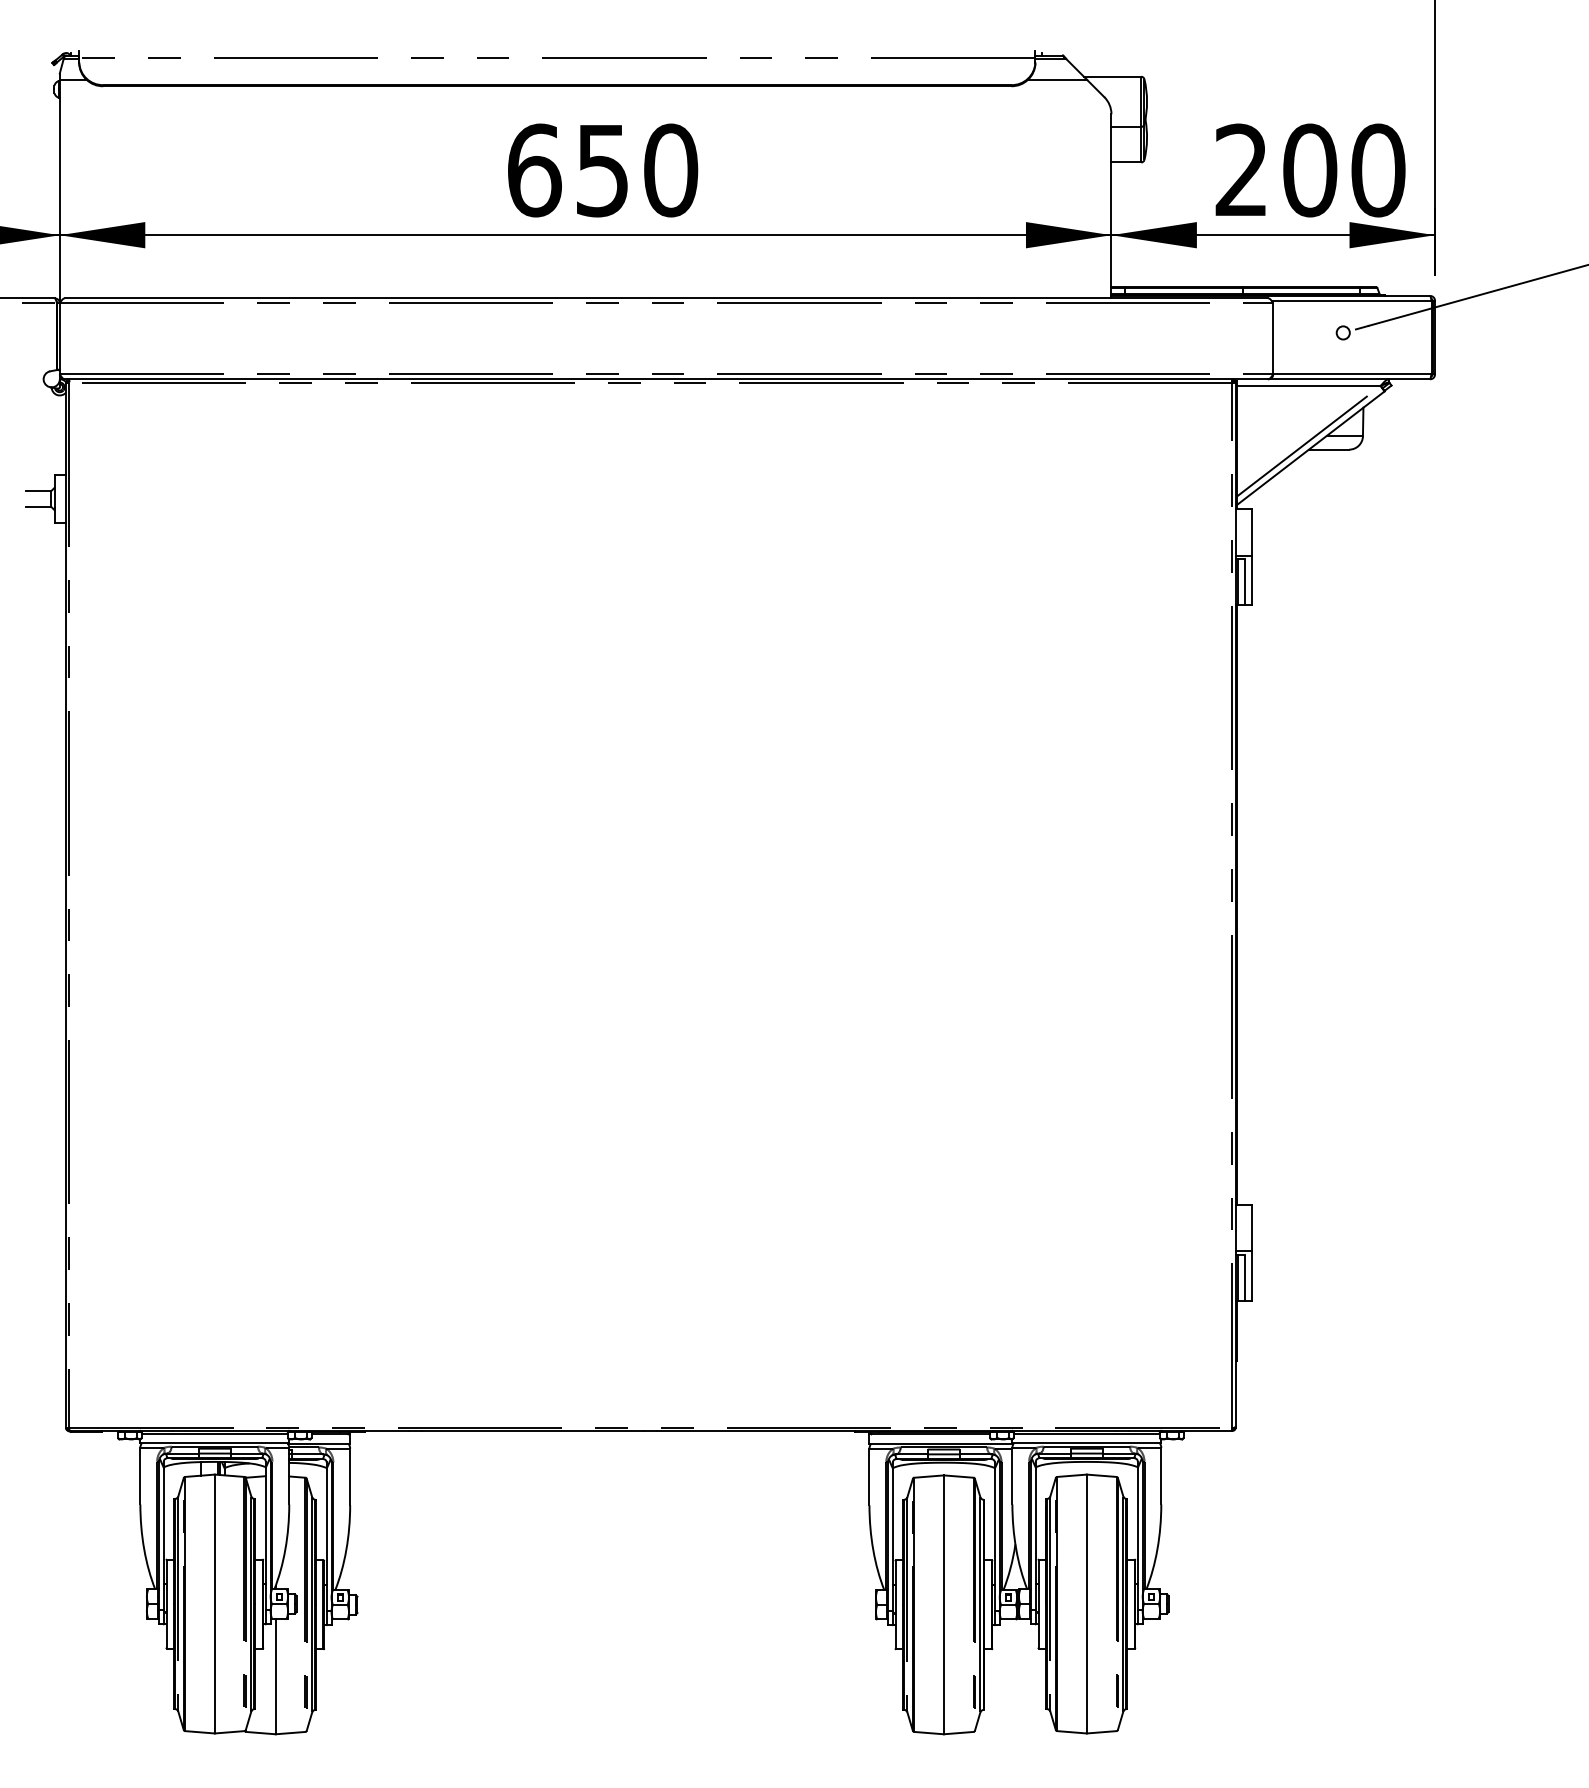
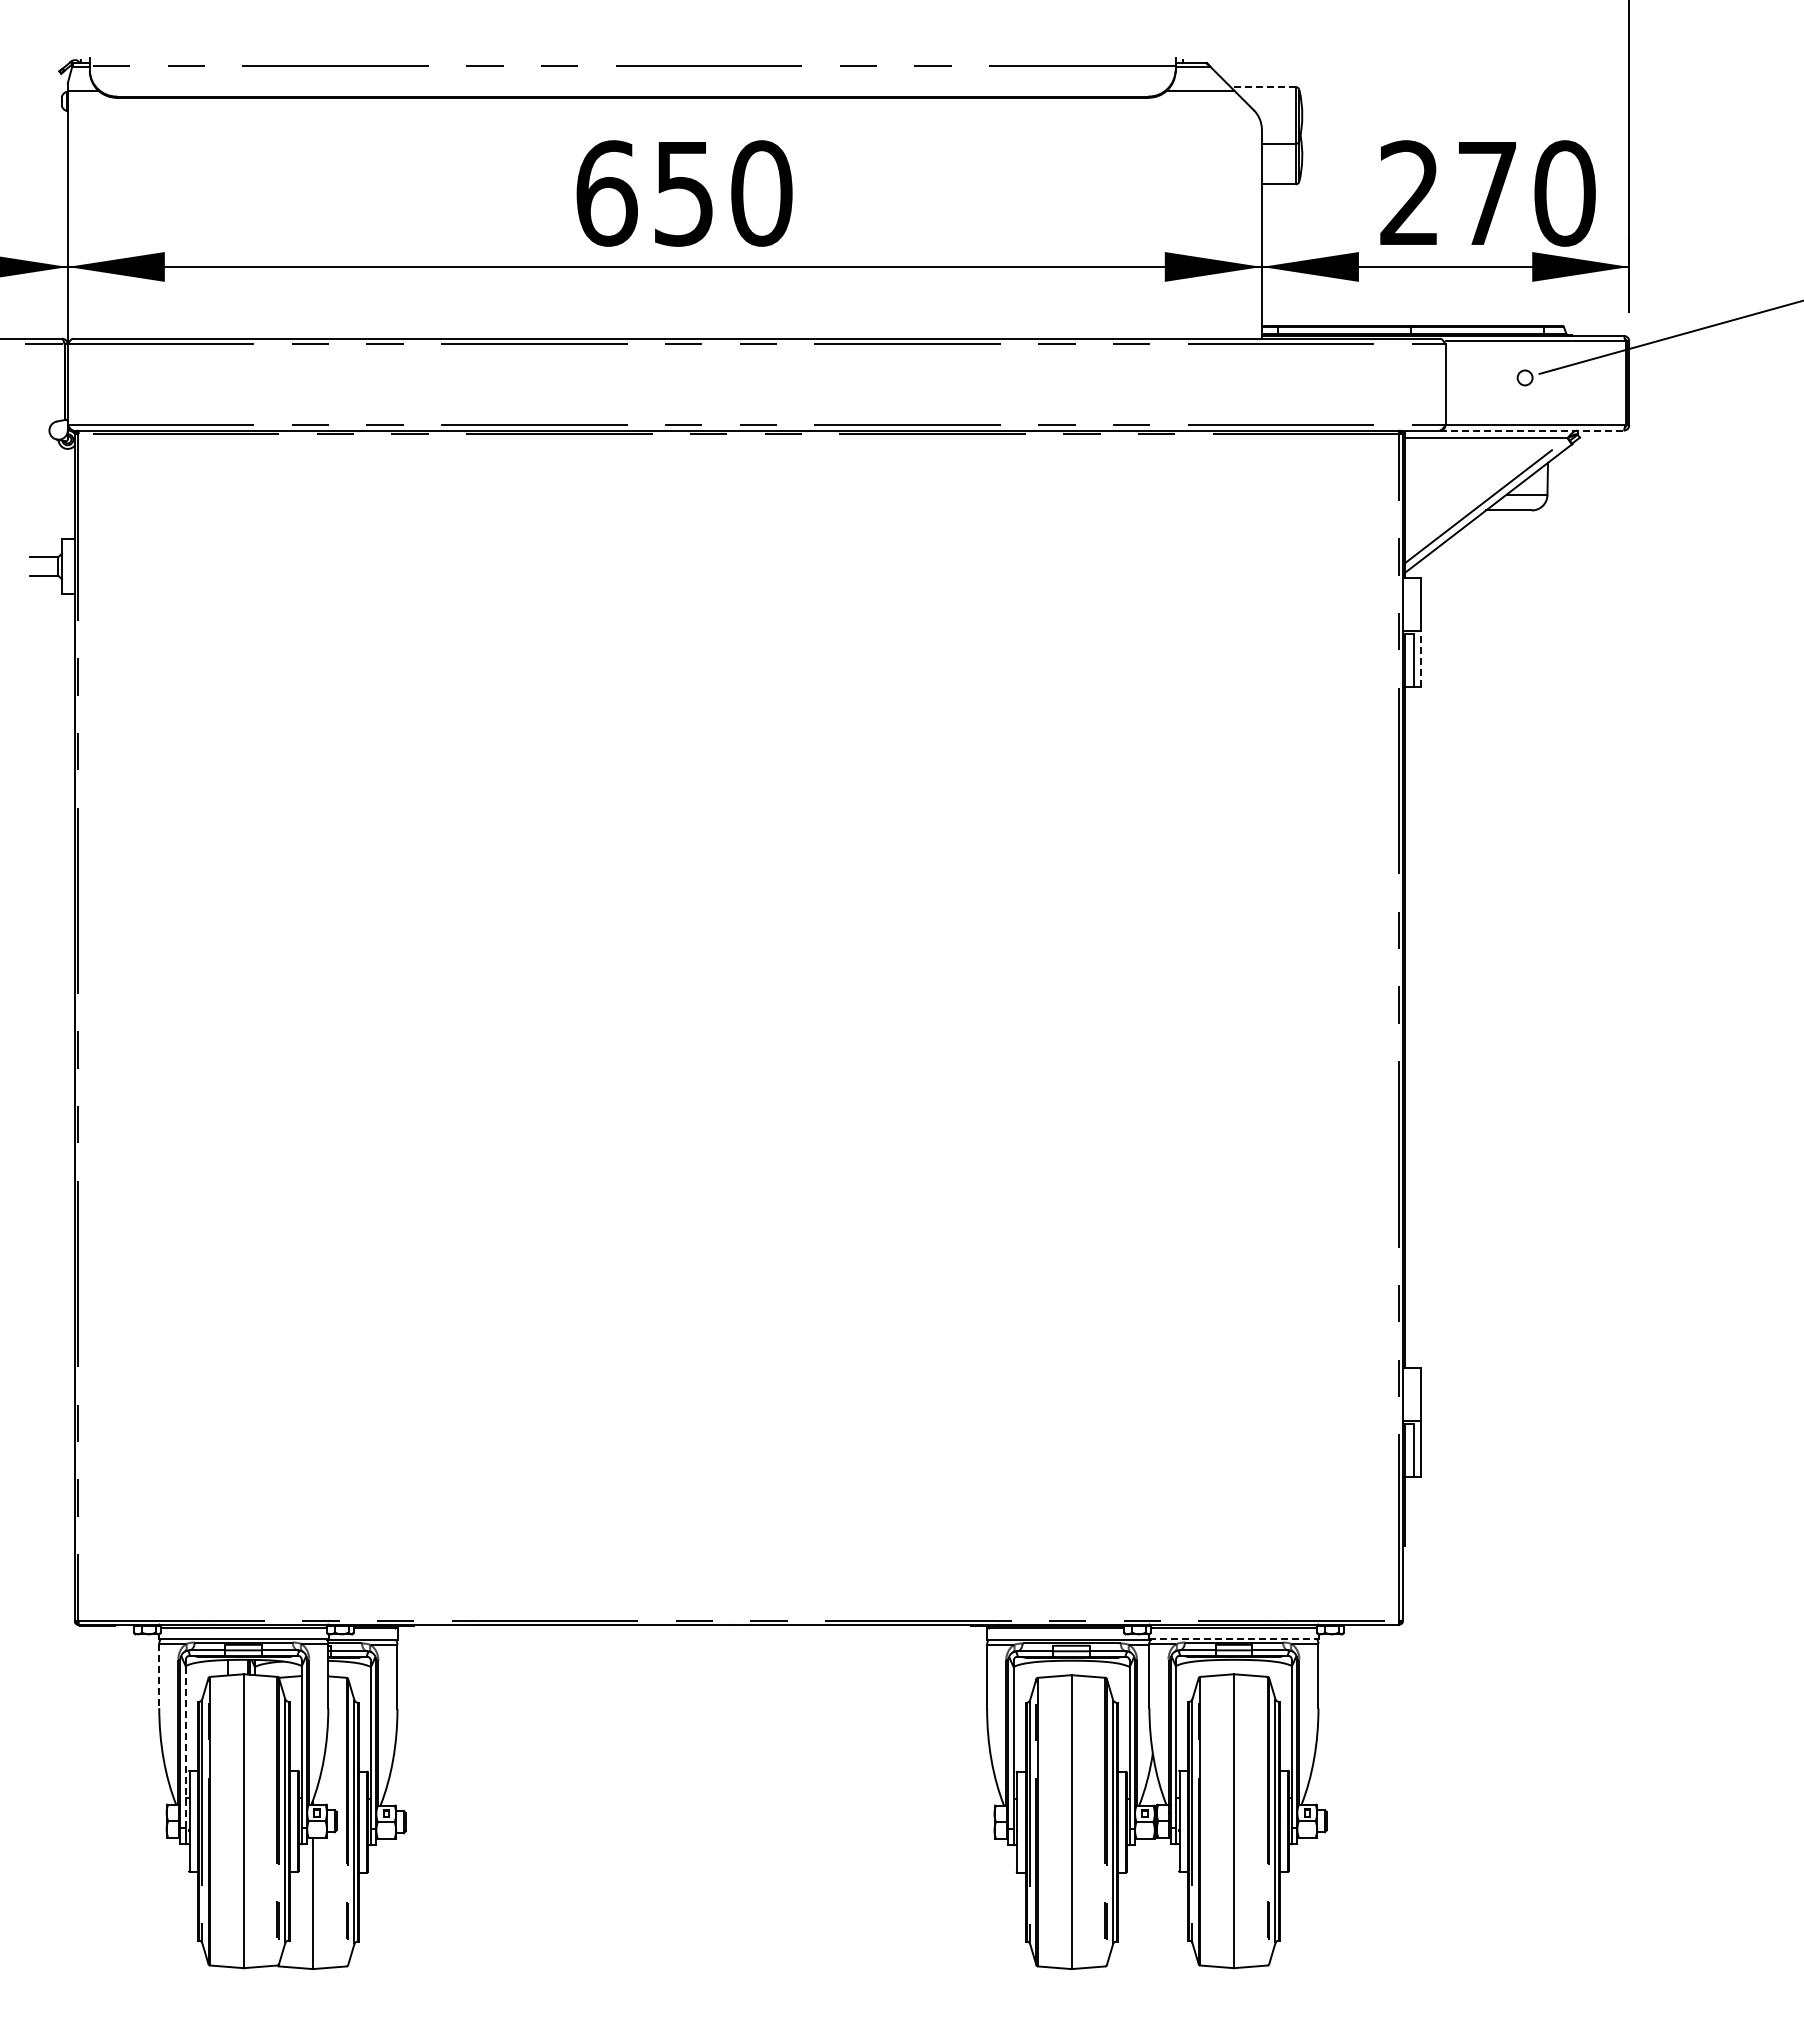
line: (1112, 77) -> (1263, 87), solid -> dashed
text: (1310, 170) -> (1487, 193), 200 -> 270
line: (1348, 379) -> (1531, 430), solid -> dashed
line: (1252, 580) -> (1421, 658), solid -> dashed
line: (1086, 1443) -> (1233, 1638), solid -> dashed
line: (140, 1476) -> (159, 1676), solid -> dashed
line: (163, 1539) -> (185, 1747), solid -> dashed

